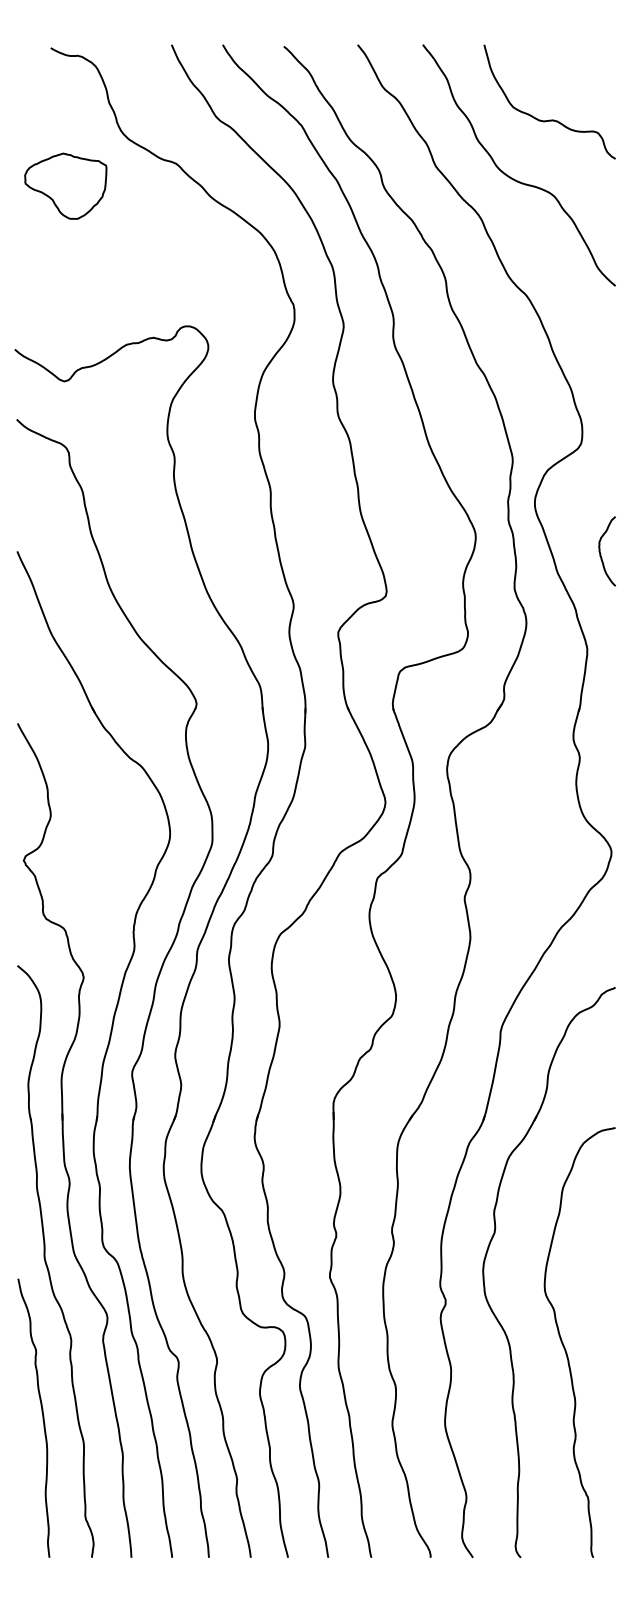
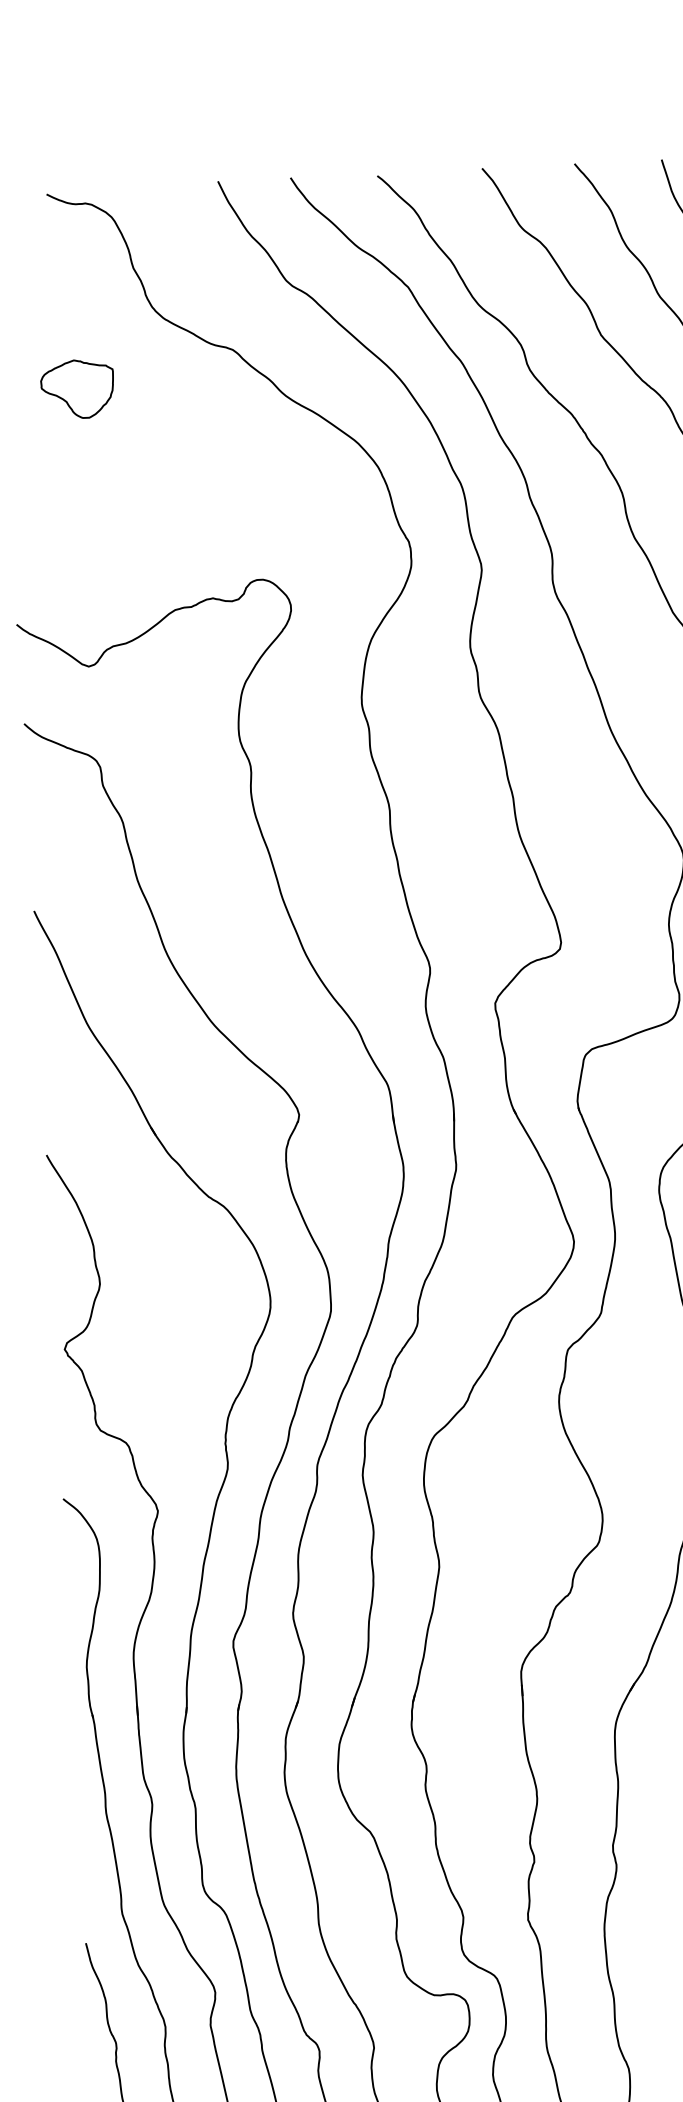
part: (65, 185) -> (77, 388), size x0.62

